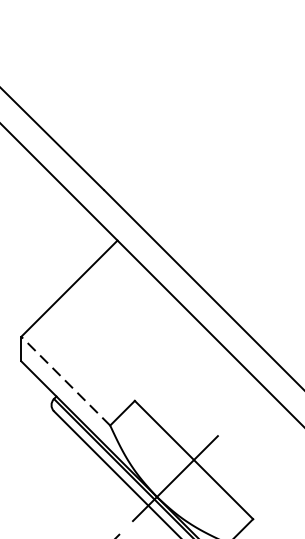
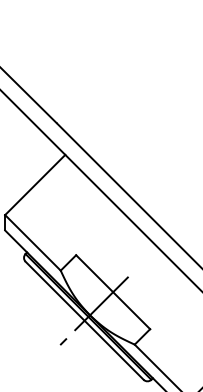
line: (65, 380) -> (32, 242), dashed -> solid

